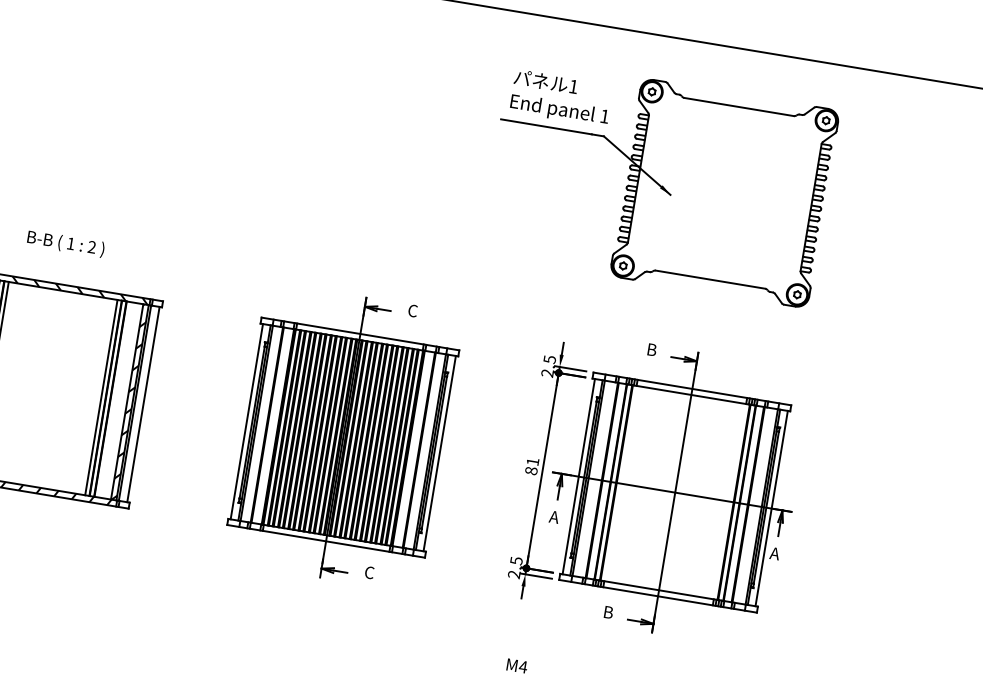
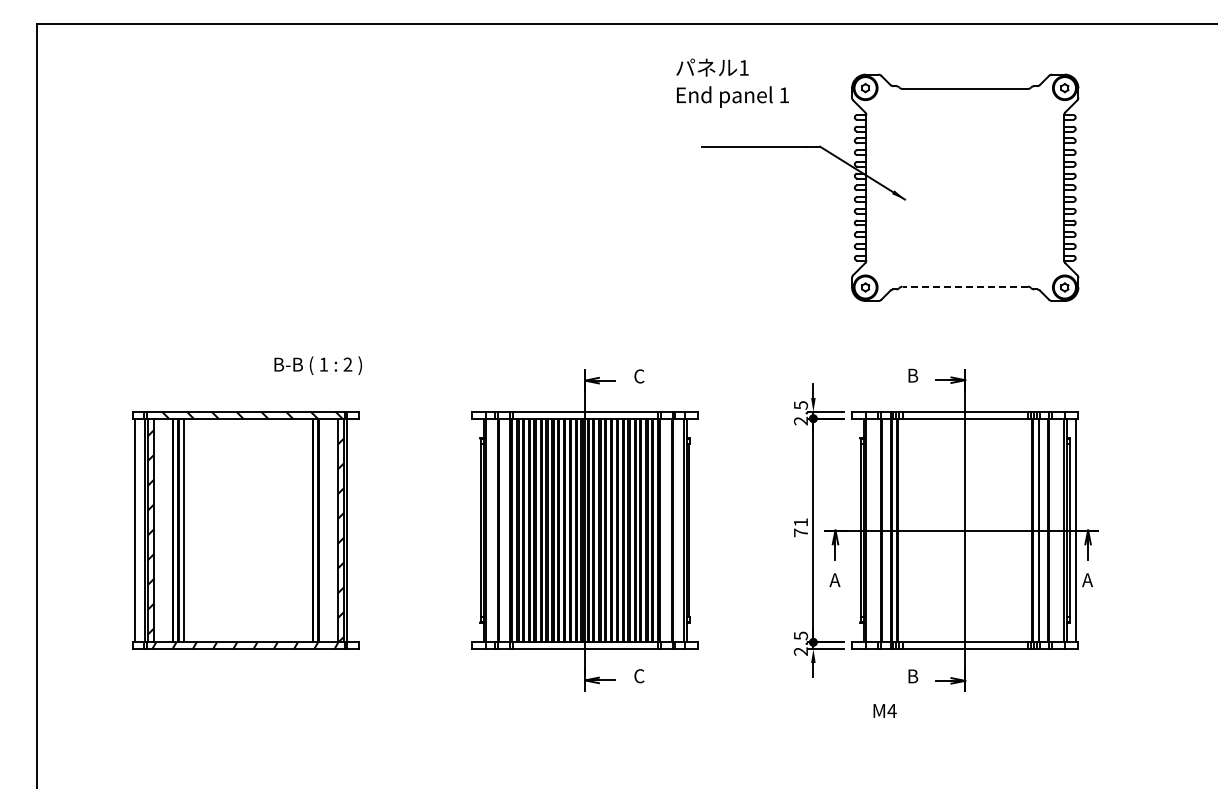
text: (561, 97) -> (732, 82), moved
text: (65, 243) -> (317, 365), moved
line: (710, 279) -> (965, 286), solid -> dashed
line: (101, 397) -> (308, 530), removed
line: (143, 404) -> (356, 530), removed
line: (246, 421) -> (474, 530), removed
line: (439, 453) -> (695, 530), removed
text: (531, 470) -> (800, 532), 81 -> 71
line: (578, 476) -> (854, 530), removed
text: (516, 665) -> (884, 710), moved

